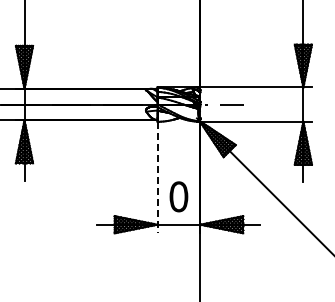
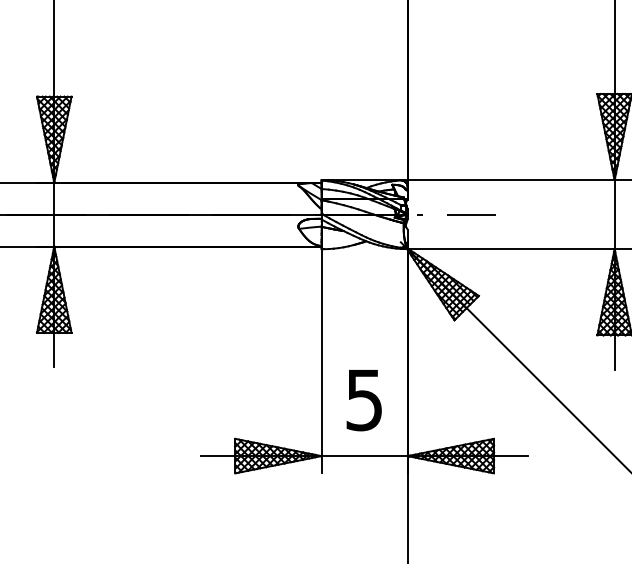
line: (157, 177) -> (321, 361), dashed -> solid
text: (178, 196) -> (363, 399), 0 -> 5

